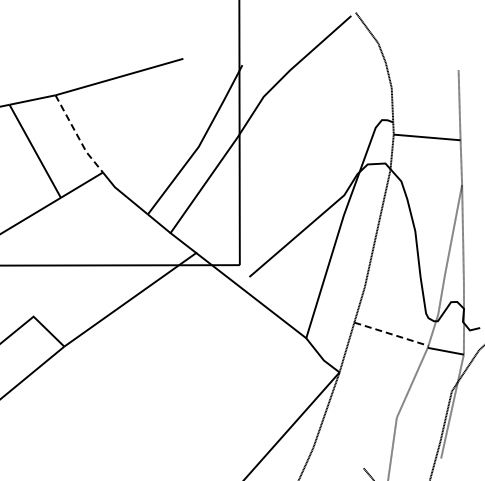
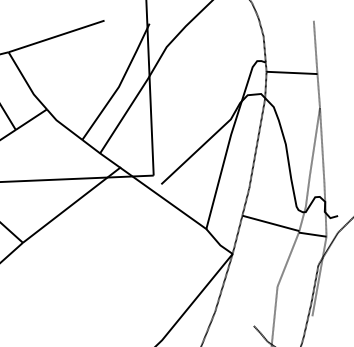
line: (77, 136) -> (26, 82), dashed -> solid
line: (391, 334) -> (270, 223), dashed -> solid

